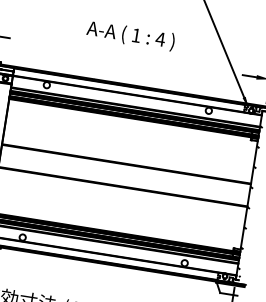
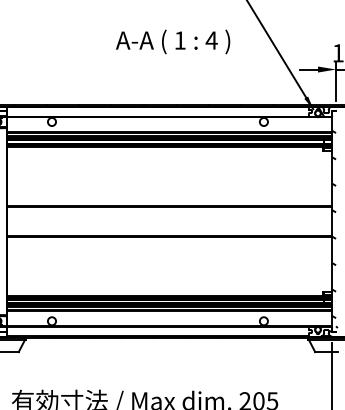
text: (131, 35) -> (173, 41), moved

